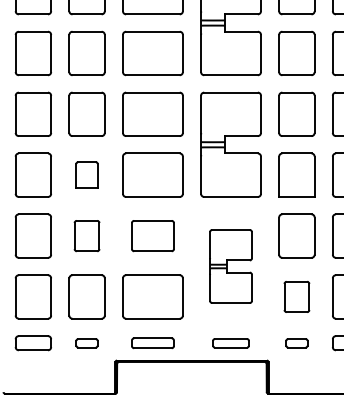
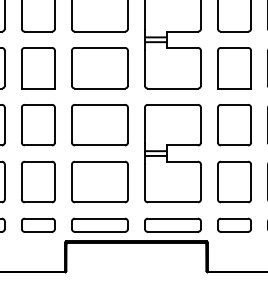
part: (86, 174) -> (37, 67), size x1.67
part: (86, 235) -> (37, 124), size x1.43
part: (152, 235) -> (99, 124), size x1.43
part: (230, 266) -> (172, 153), size x1.43
part: (296, 296) -> (234, 181), size x1.43
part: (86, 343) -> (37, 225), size x1.67
part: (152, 343) -> (99, 225), size x1.43
part: (230, 343) -> (172, 225), size x1.67
part: (296, 343) -> (234, 225), size x1.67

